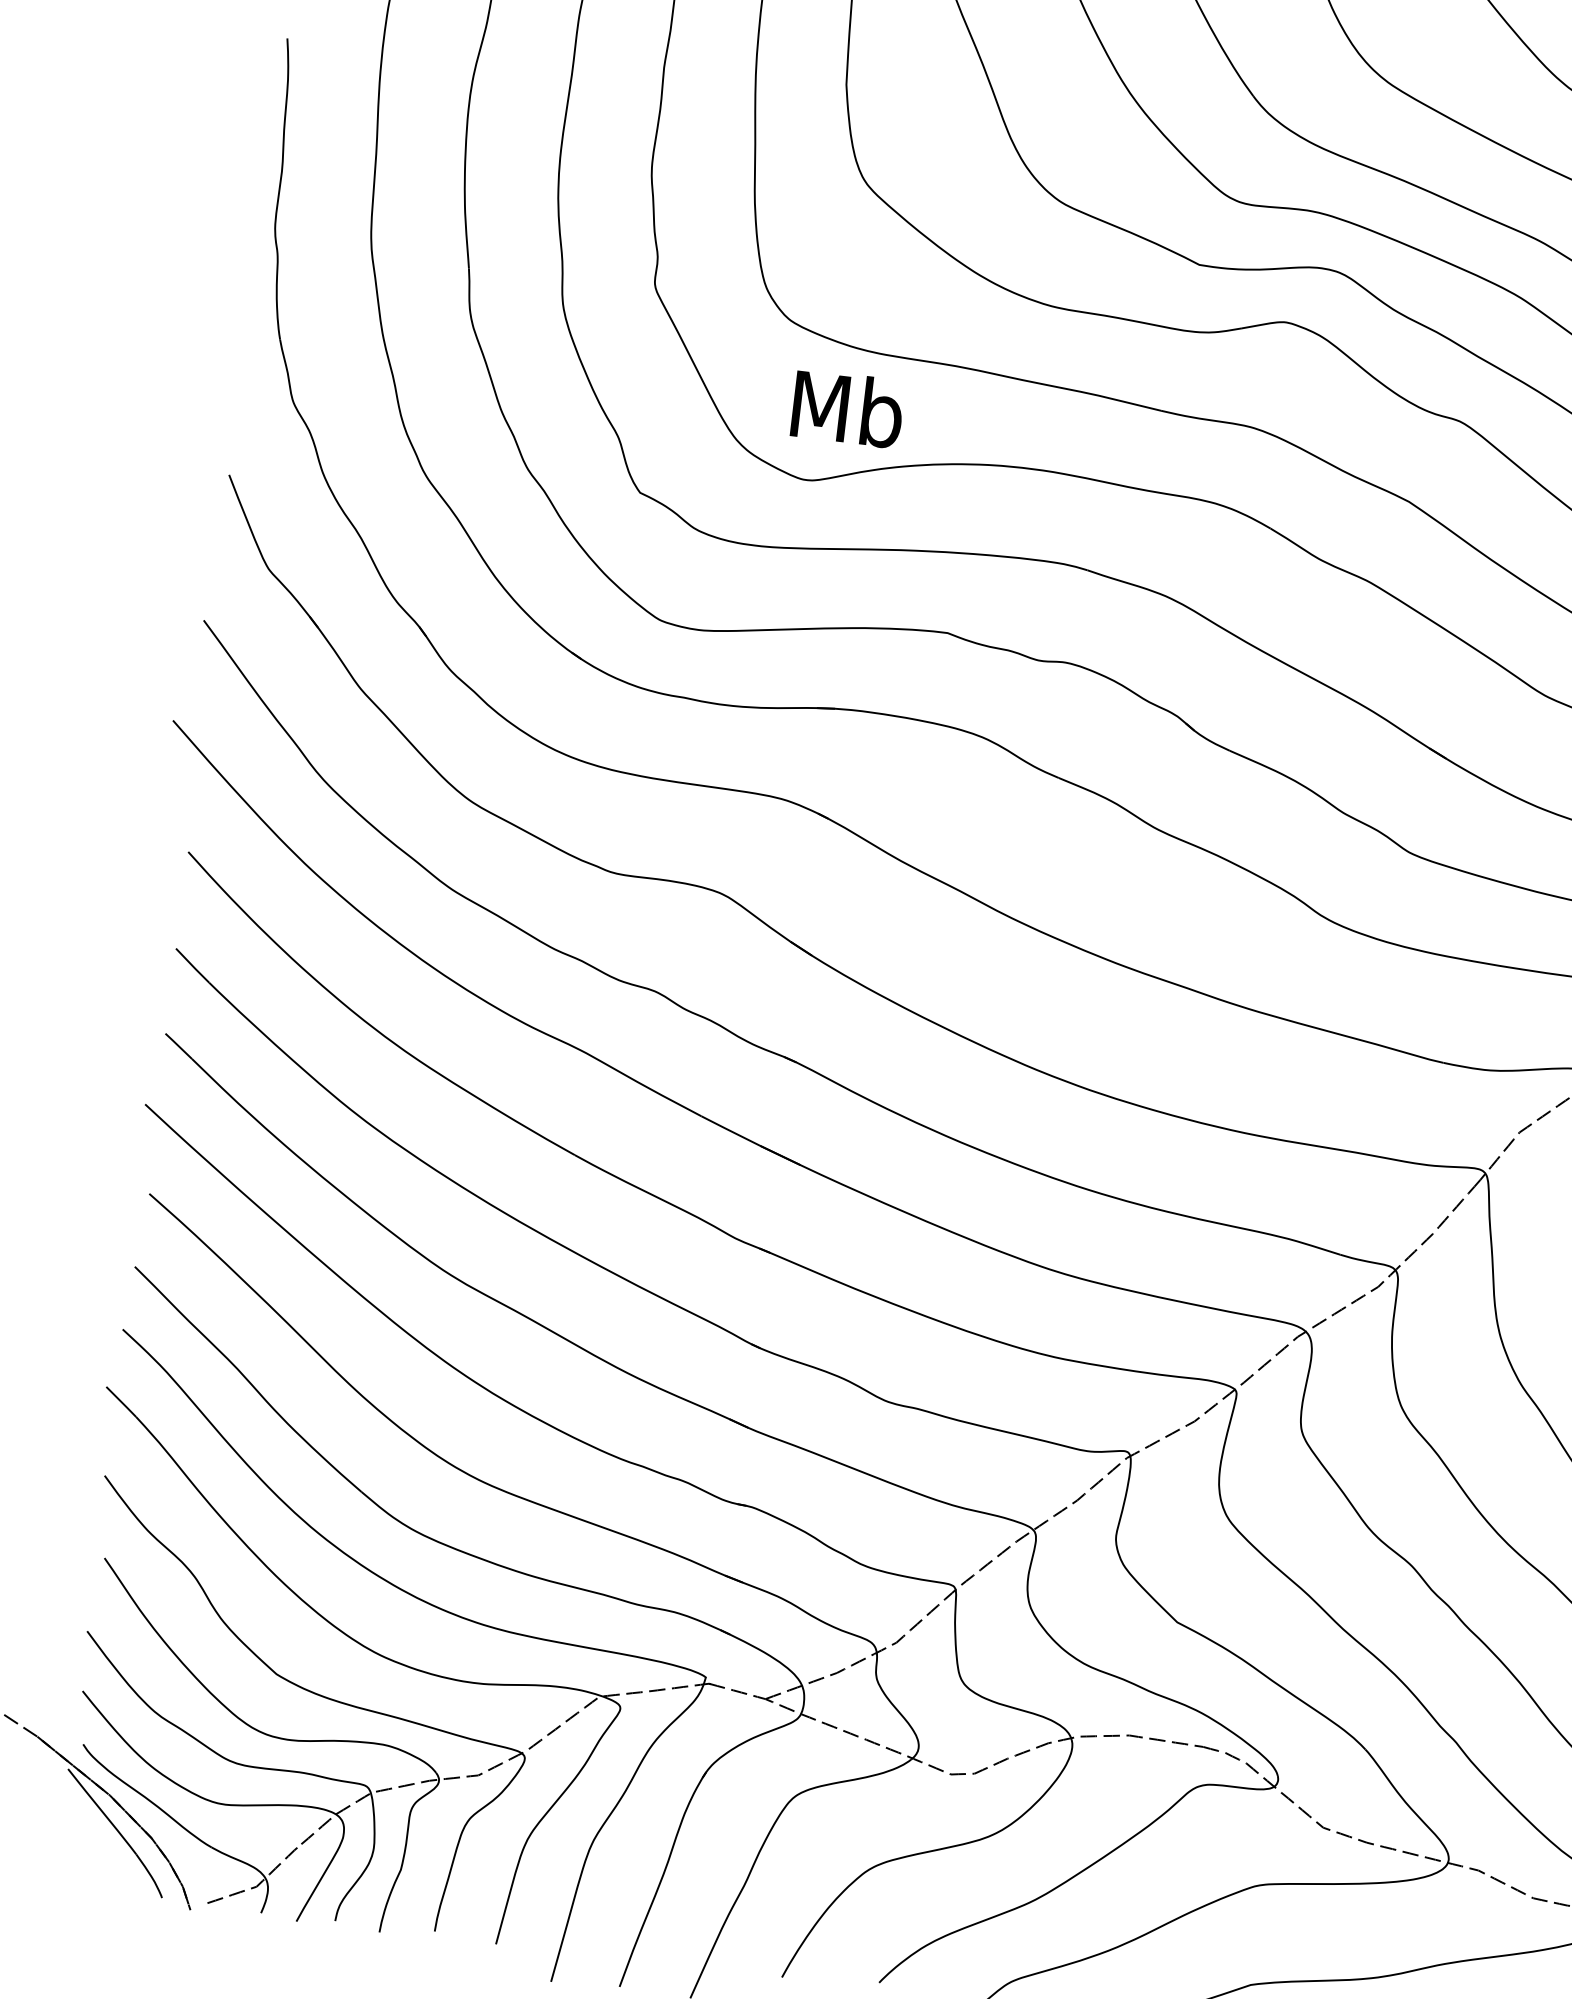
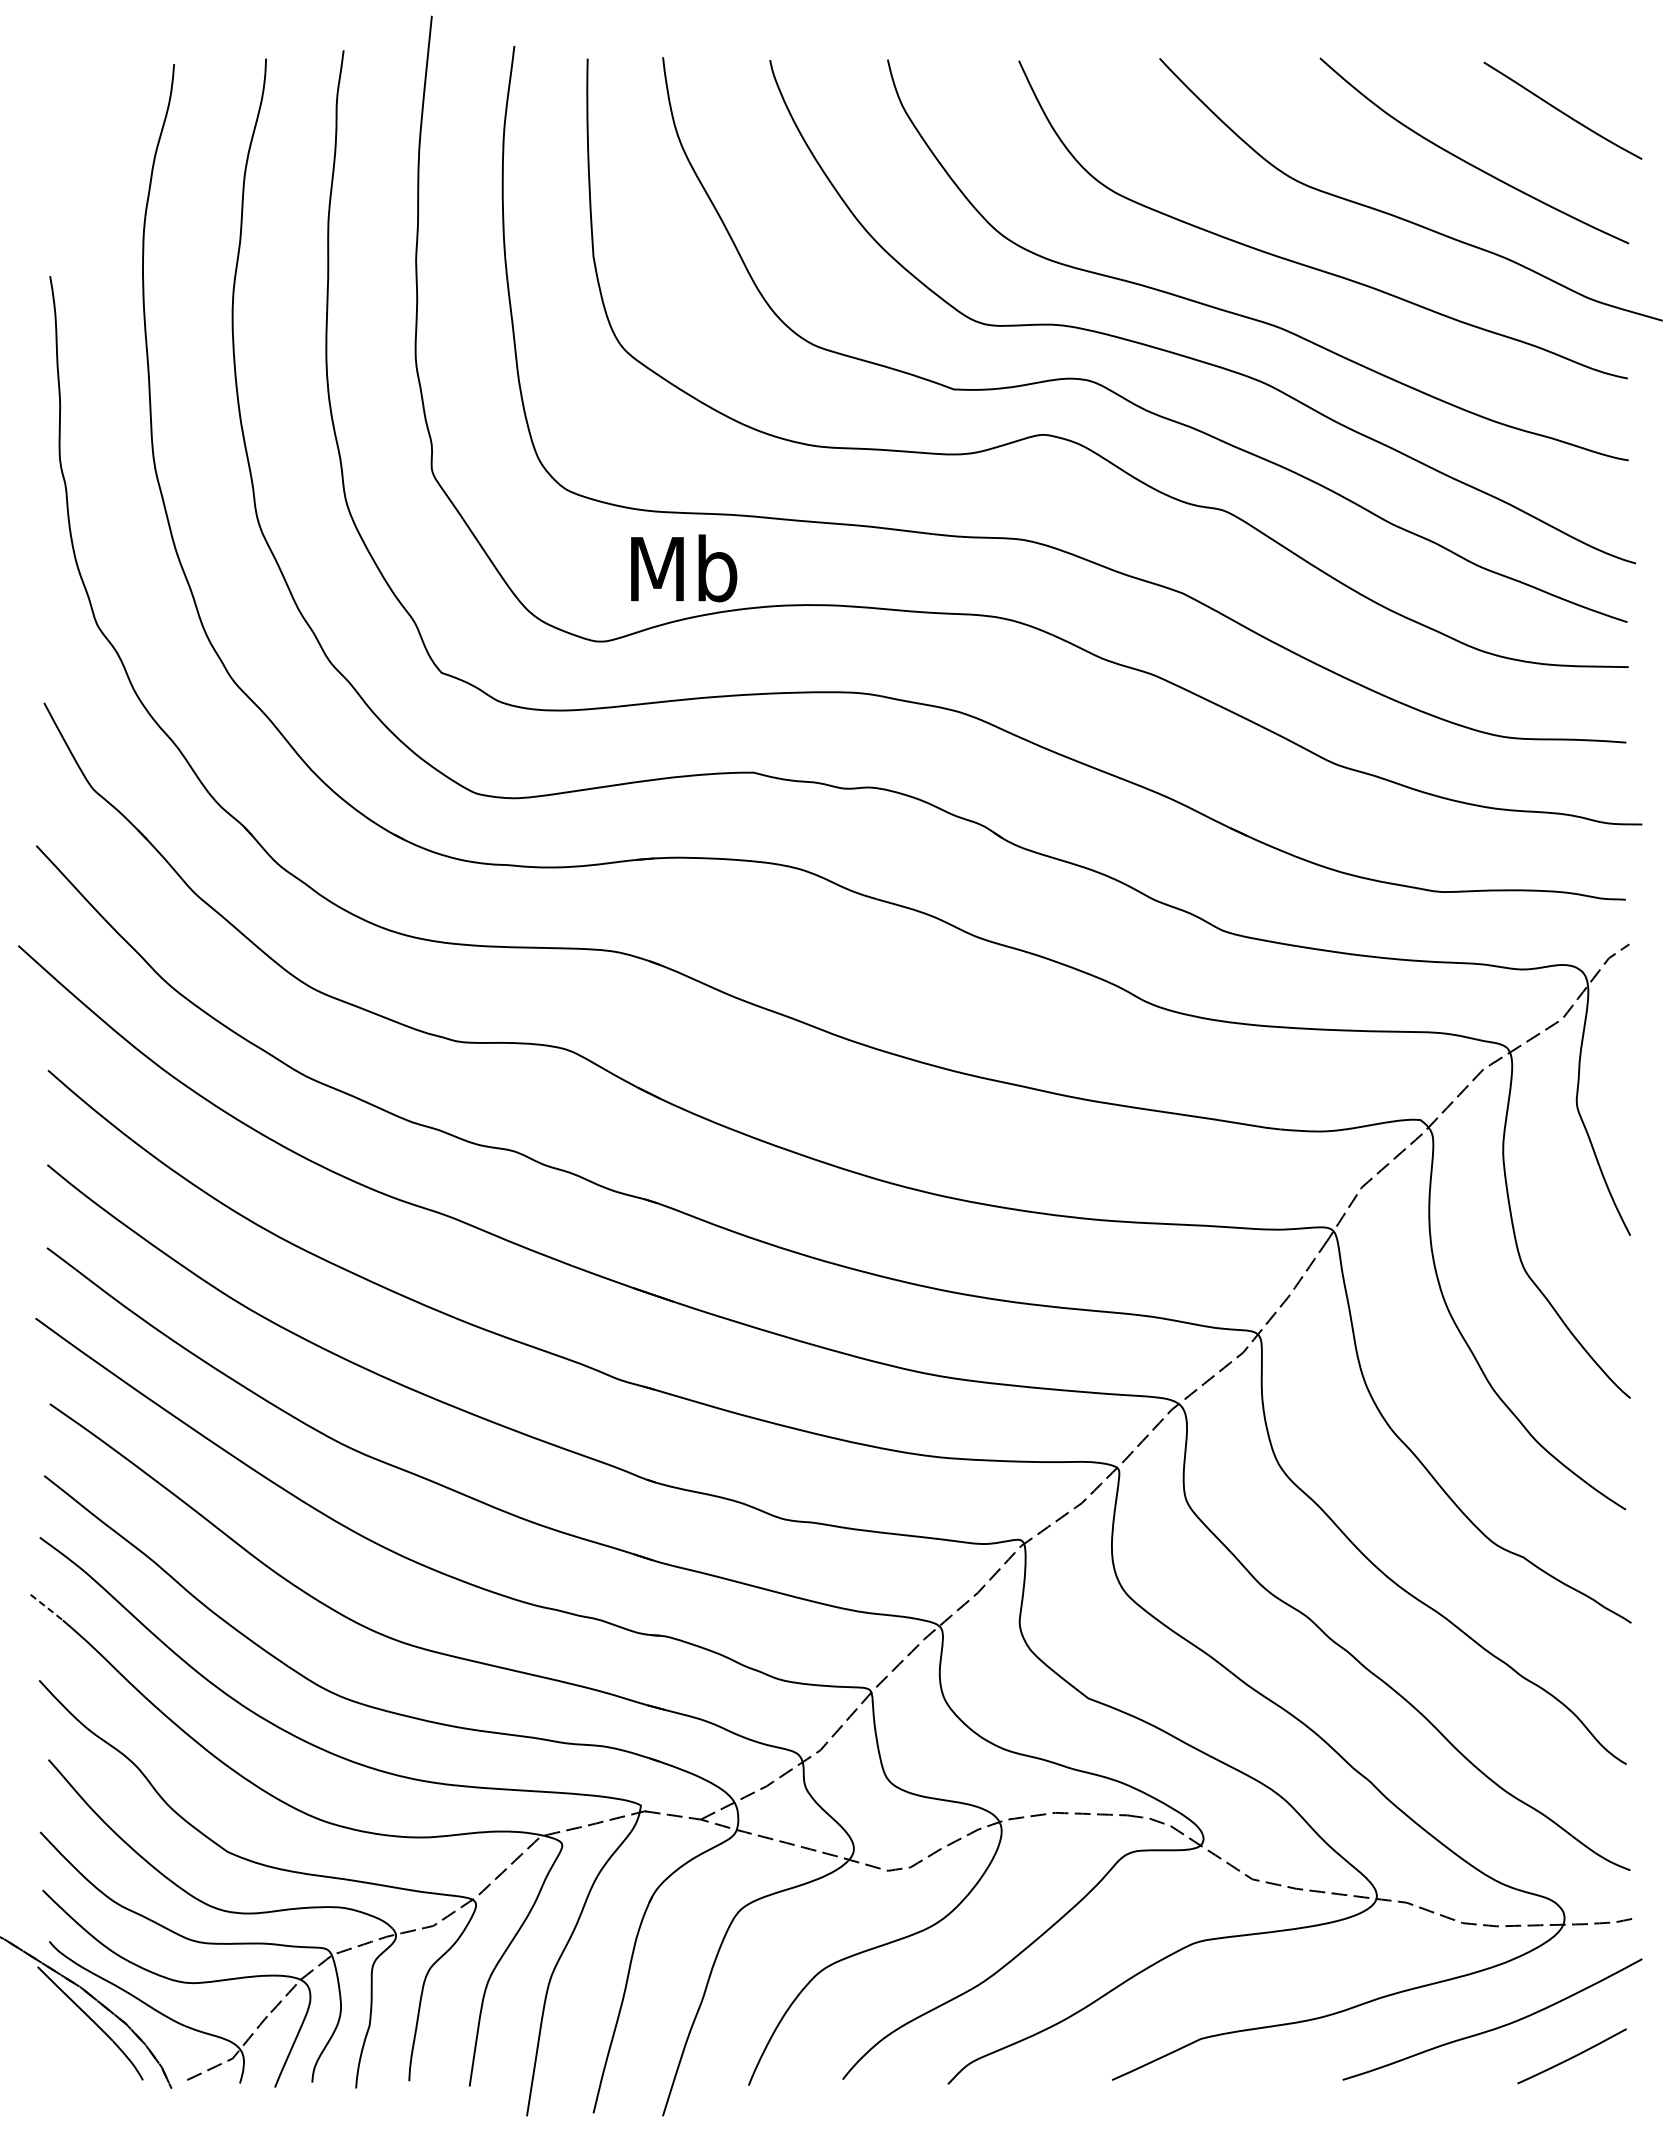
text: (848, 409) -> (684, 568), moved
line: (122, 1402) -> (47, 1607), solid -> dashed

